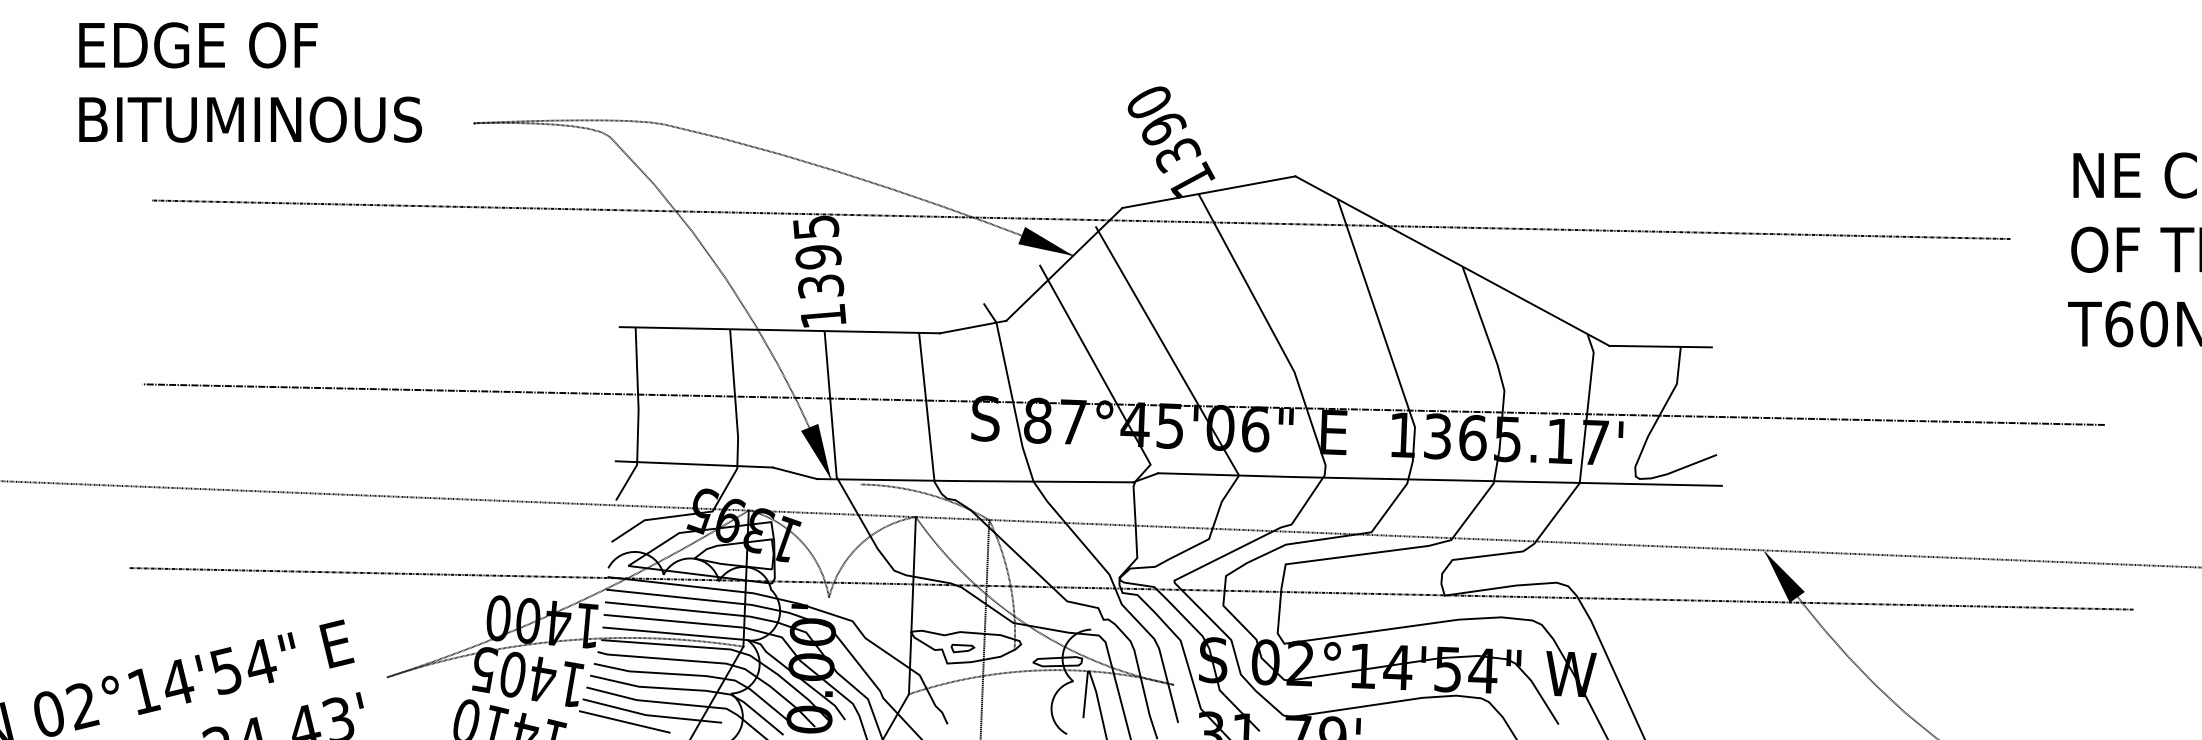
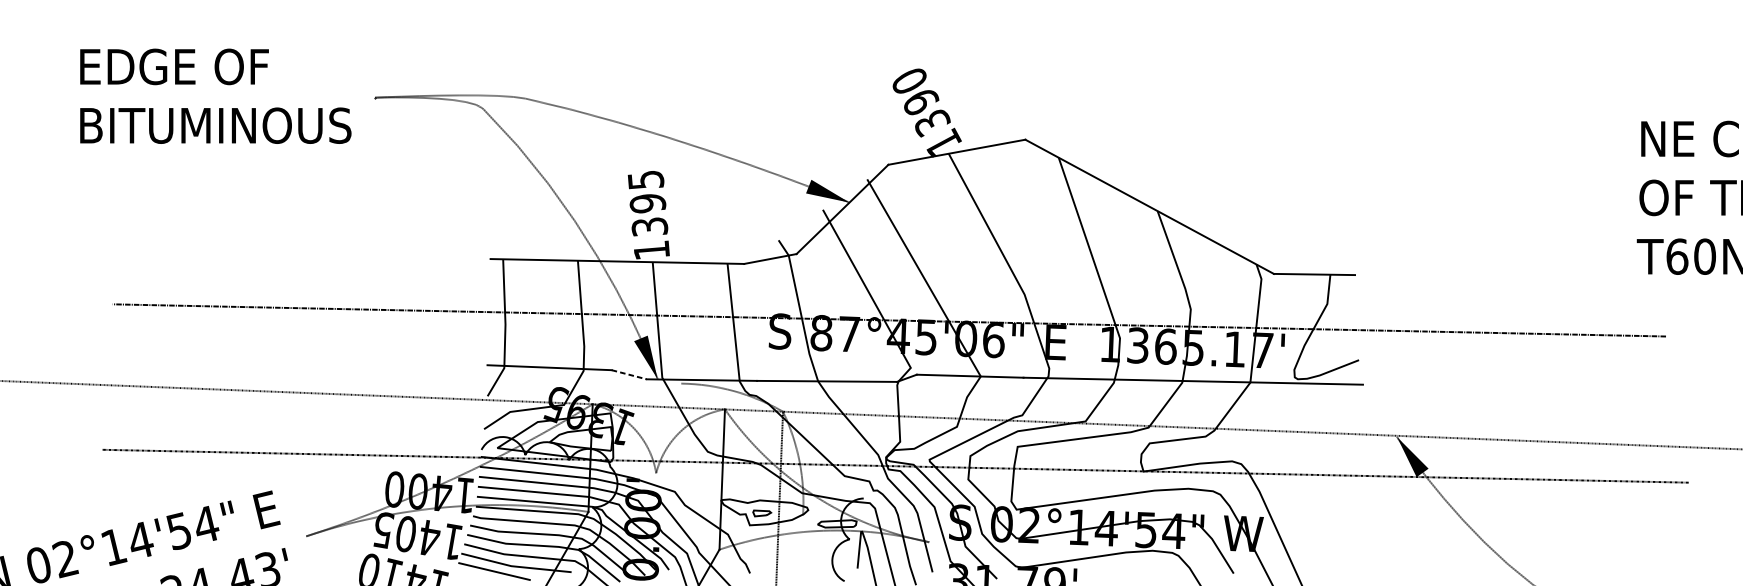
text: (250, 82) -> (215, 96), moved
line: (1080, 219) -> (855, 173), removed
line: (794, 473) -> (628, 374), solid -> dashed

